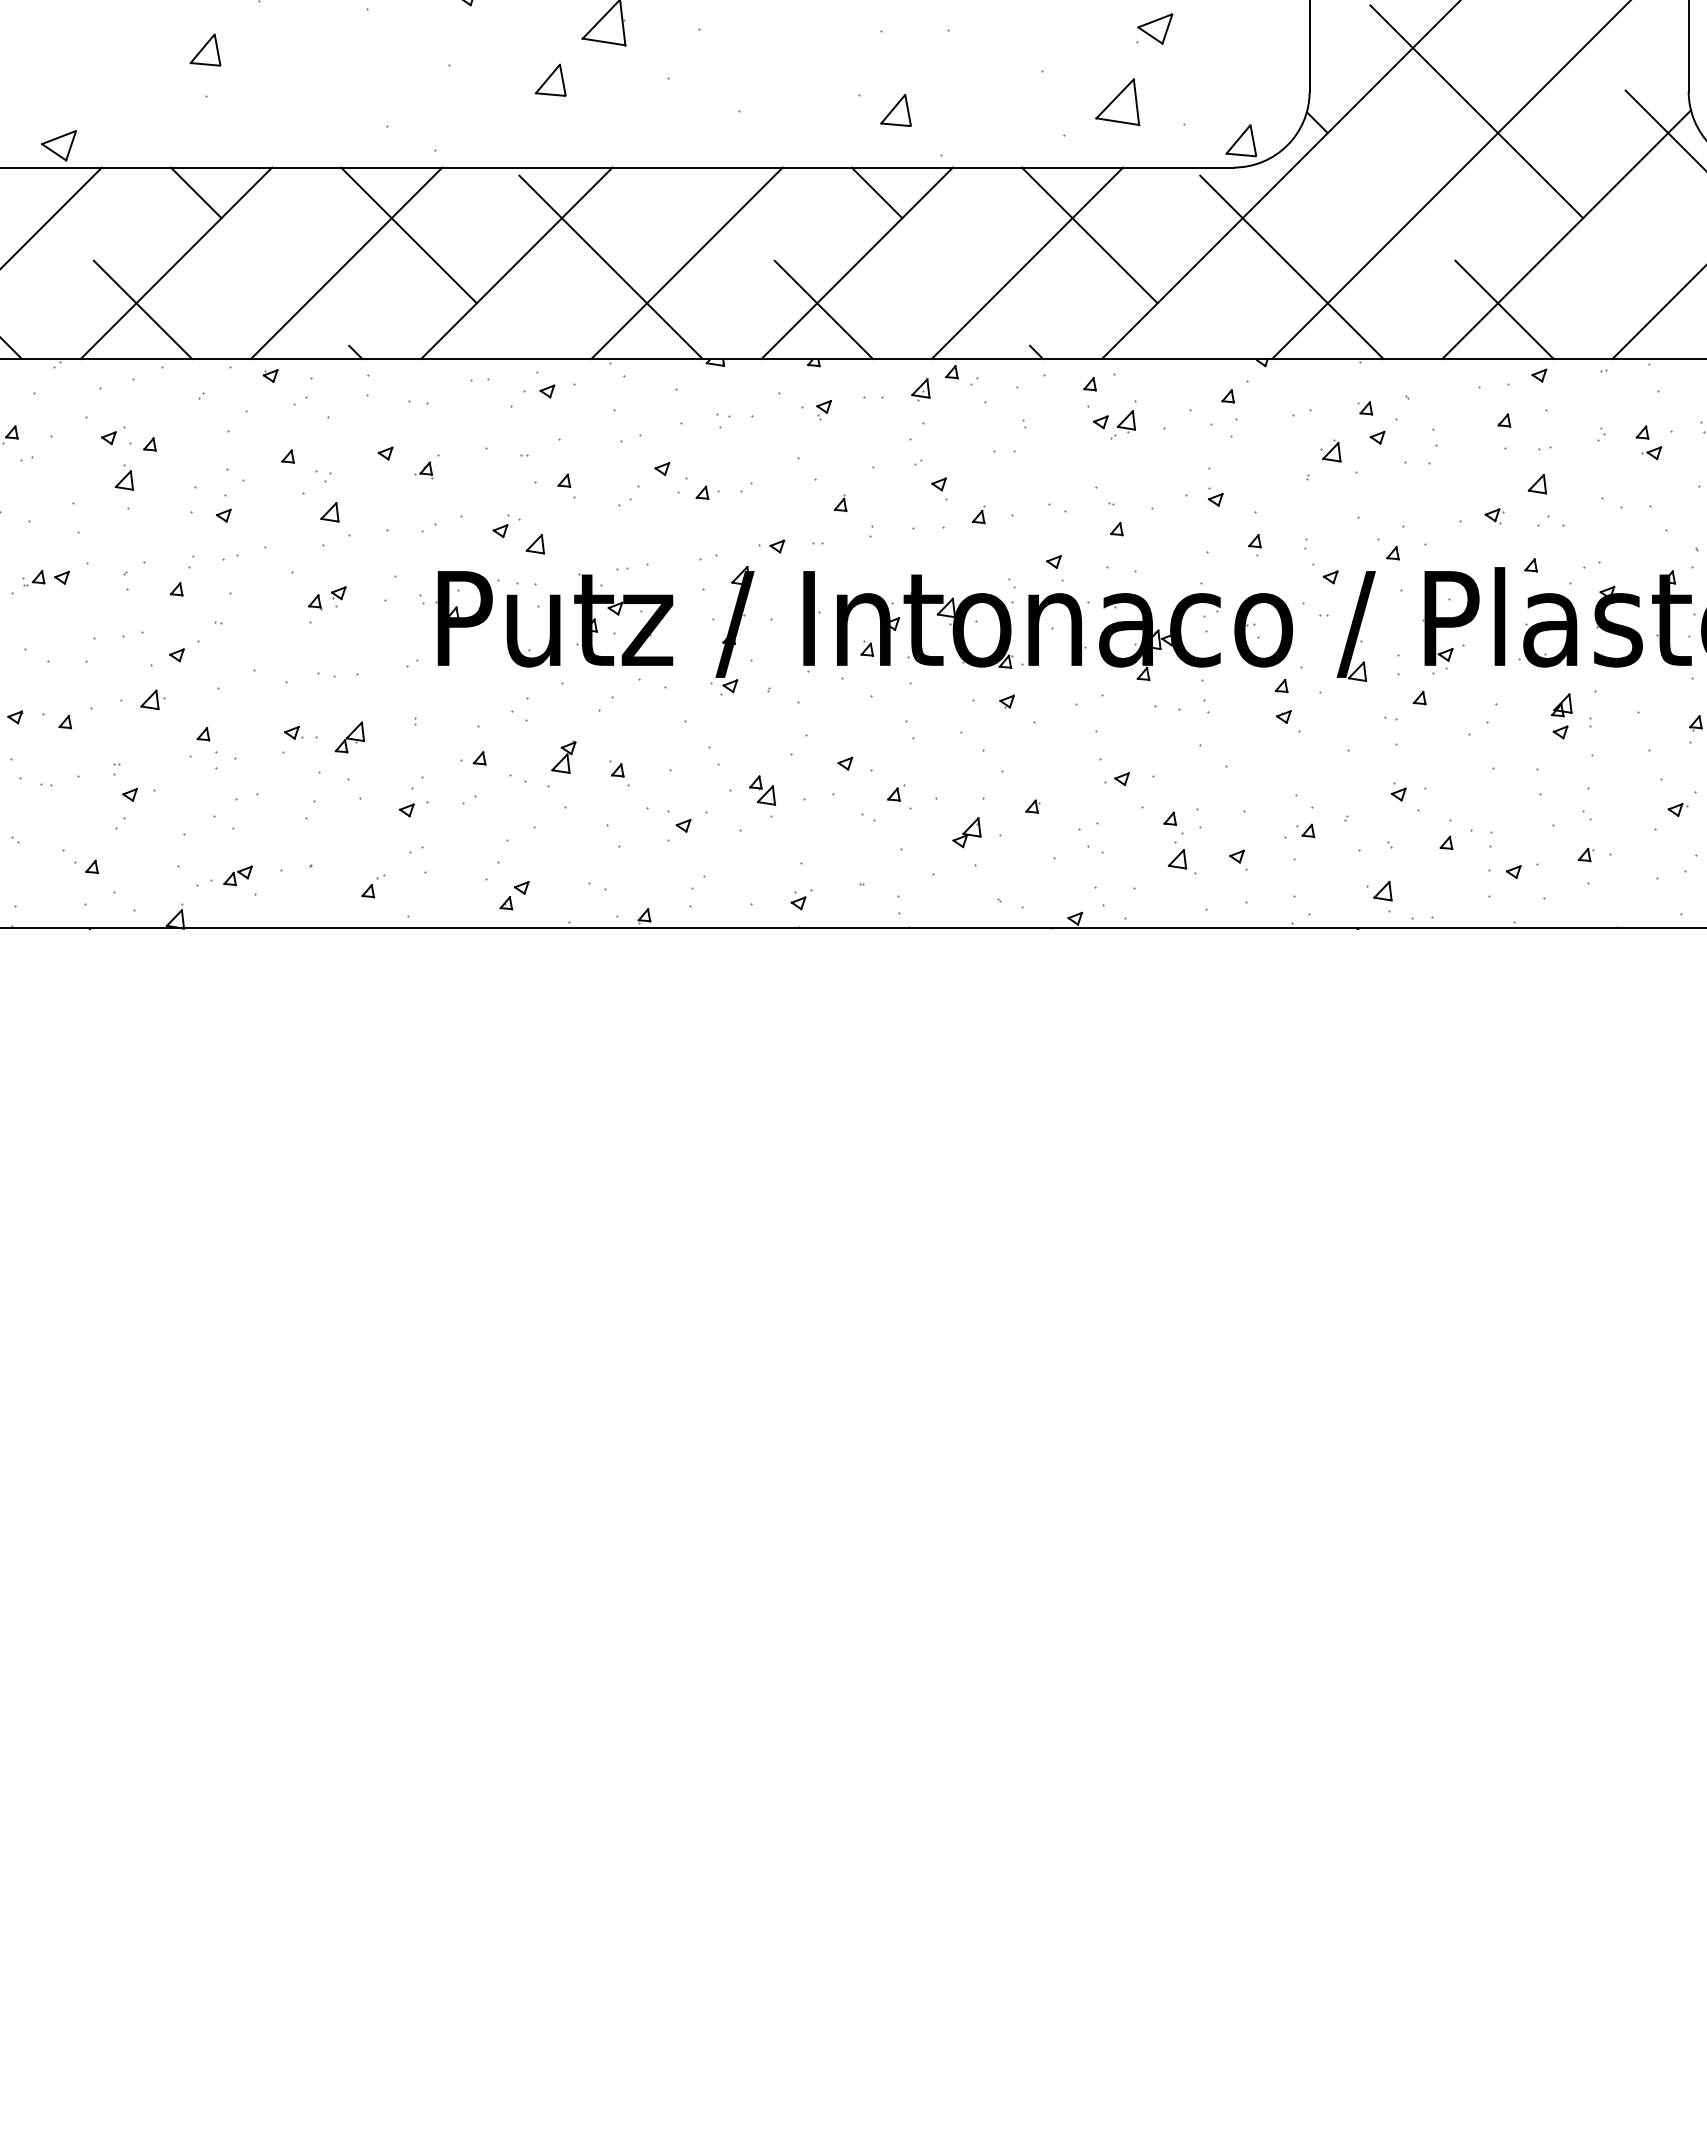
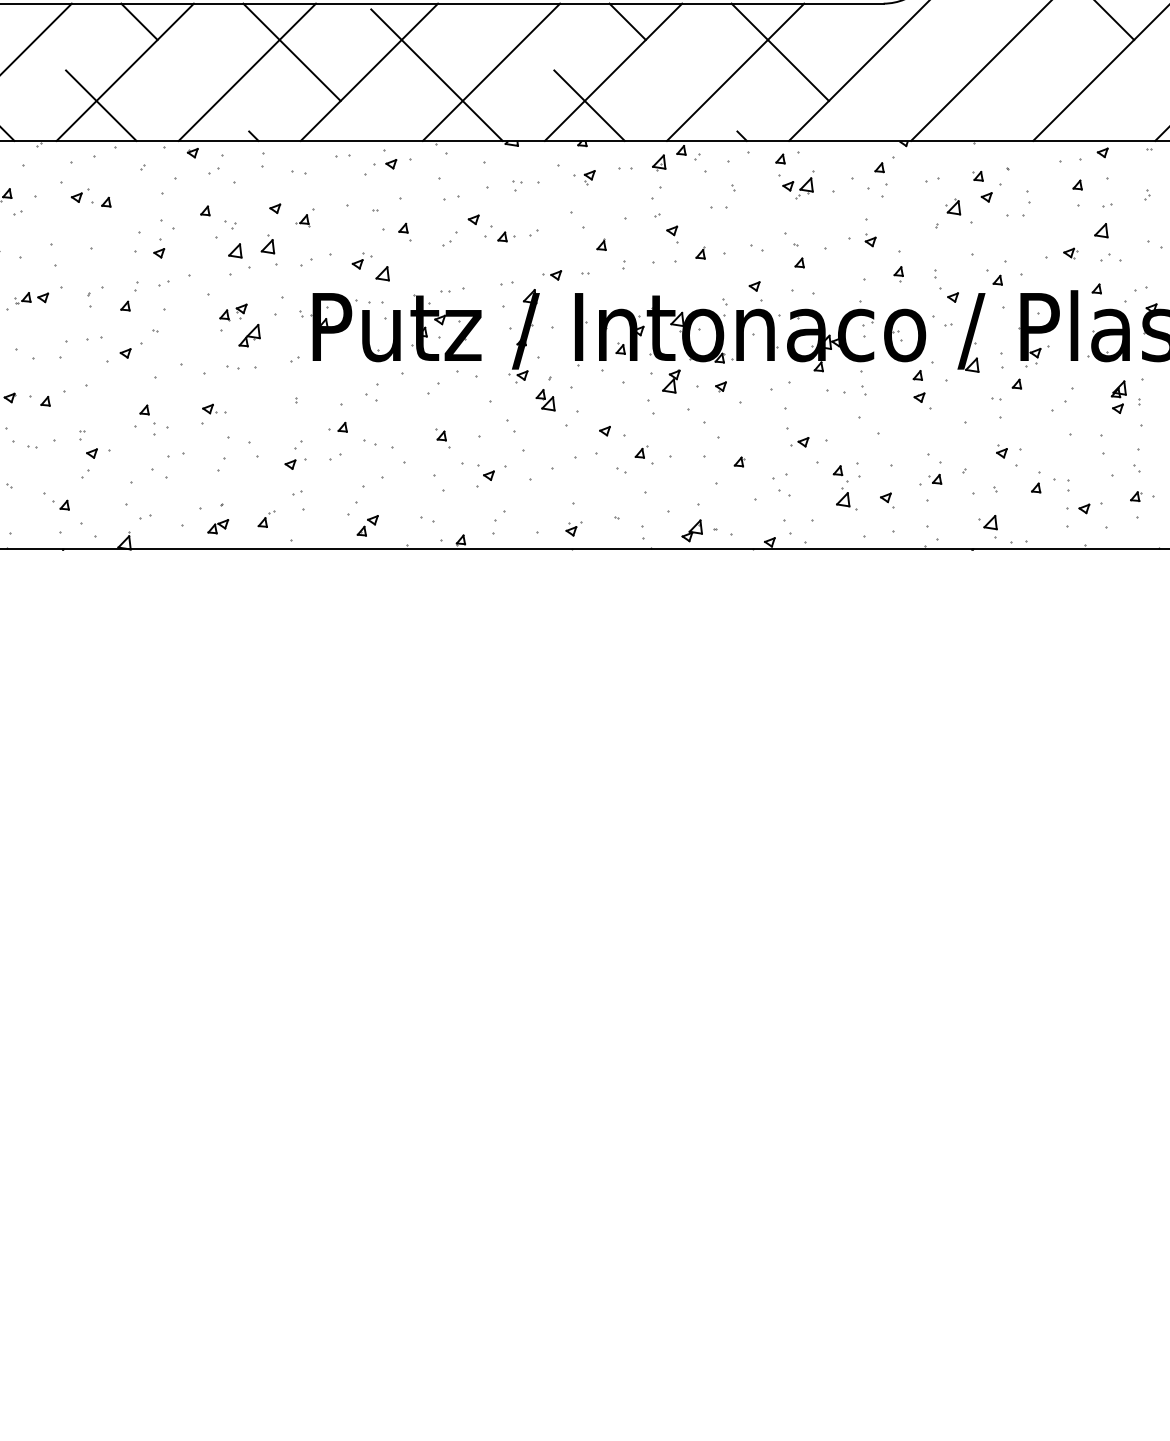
line: (1291, 267) -> (924, 75), removed
line: (1504, 309) -> (1077, 105), removed
part: (123, 477) -> (267, 244), moved
part: (152, 699) -> (108, 385), removed
part: (349, 737) -> (249, 335), moved
part: (563, 756) -> (671, 380), moved
part: (762, 790) -> (545, 400), moved
part: (966, 832) -> (691, 530), moved
part: (237, 875) -> (217, 526), moved

